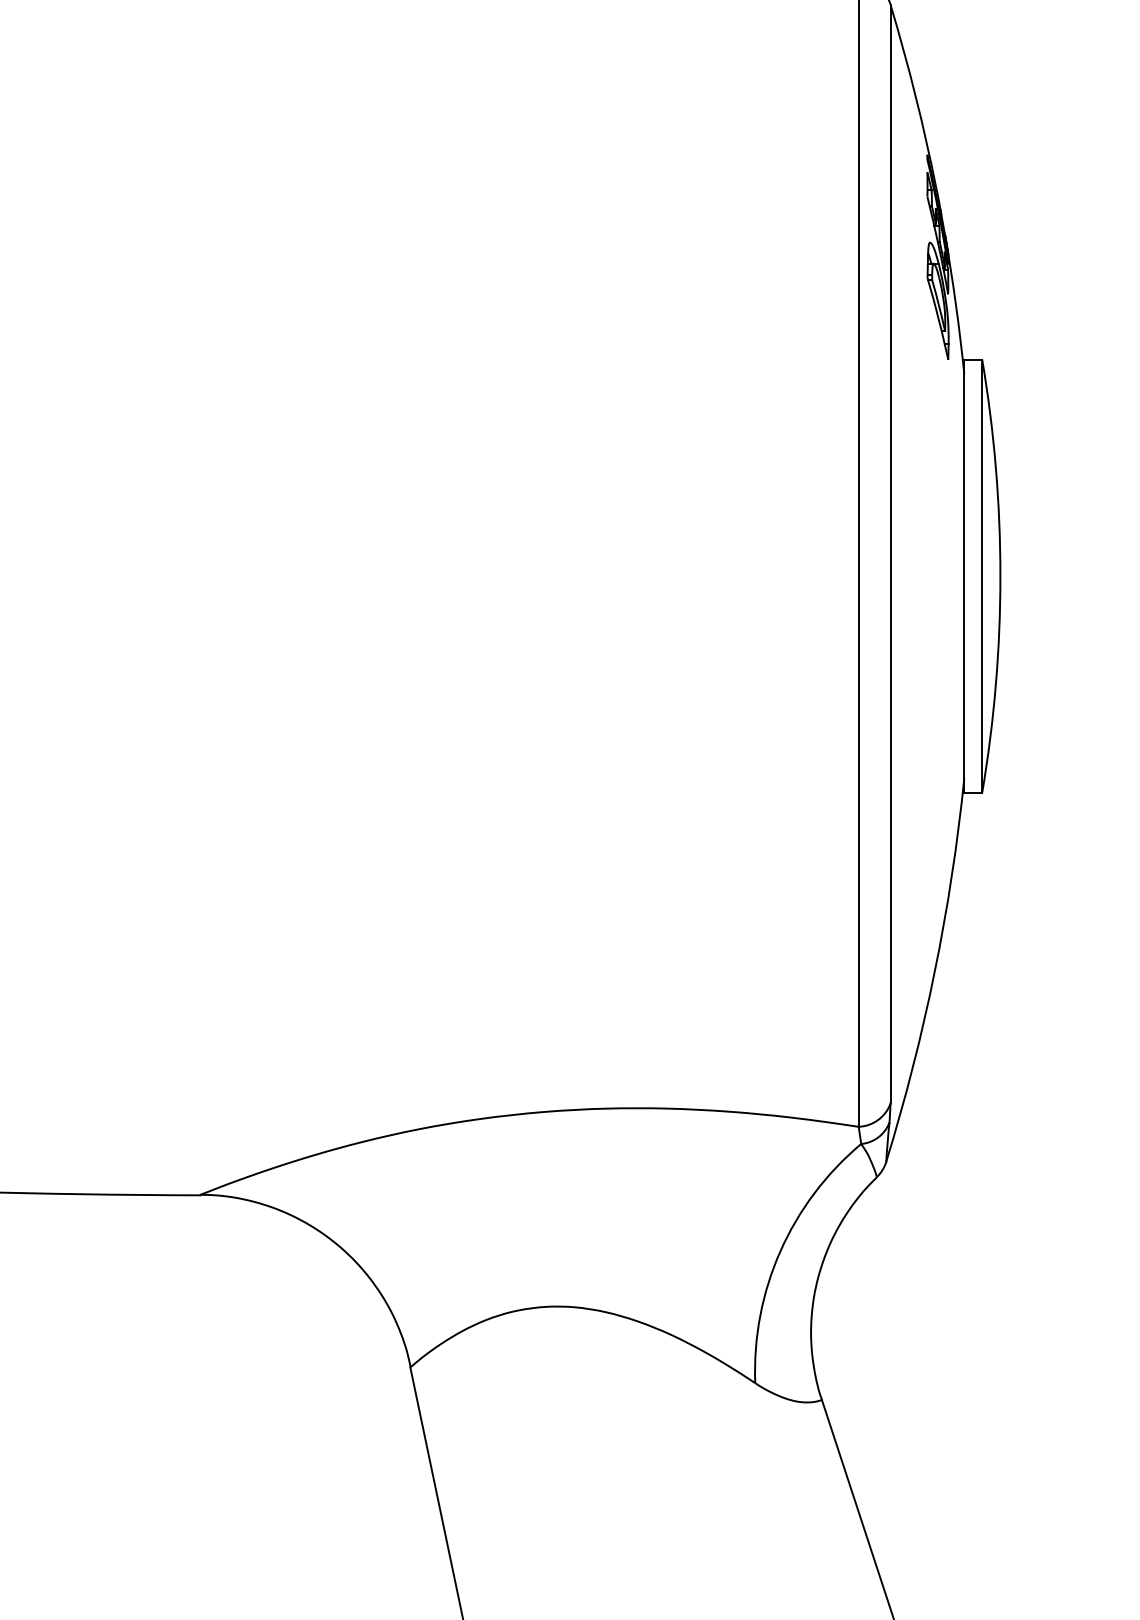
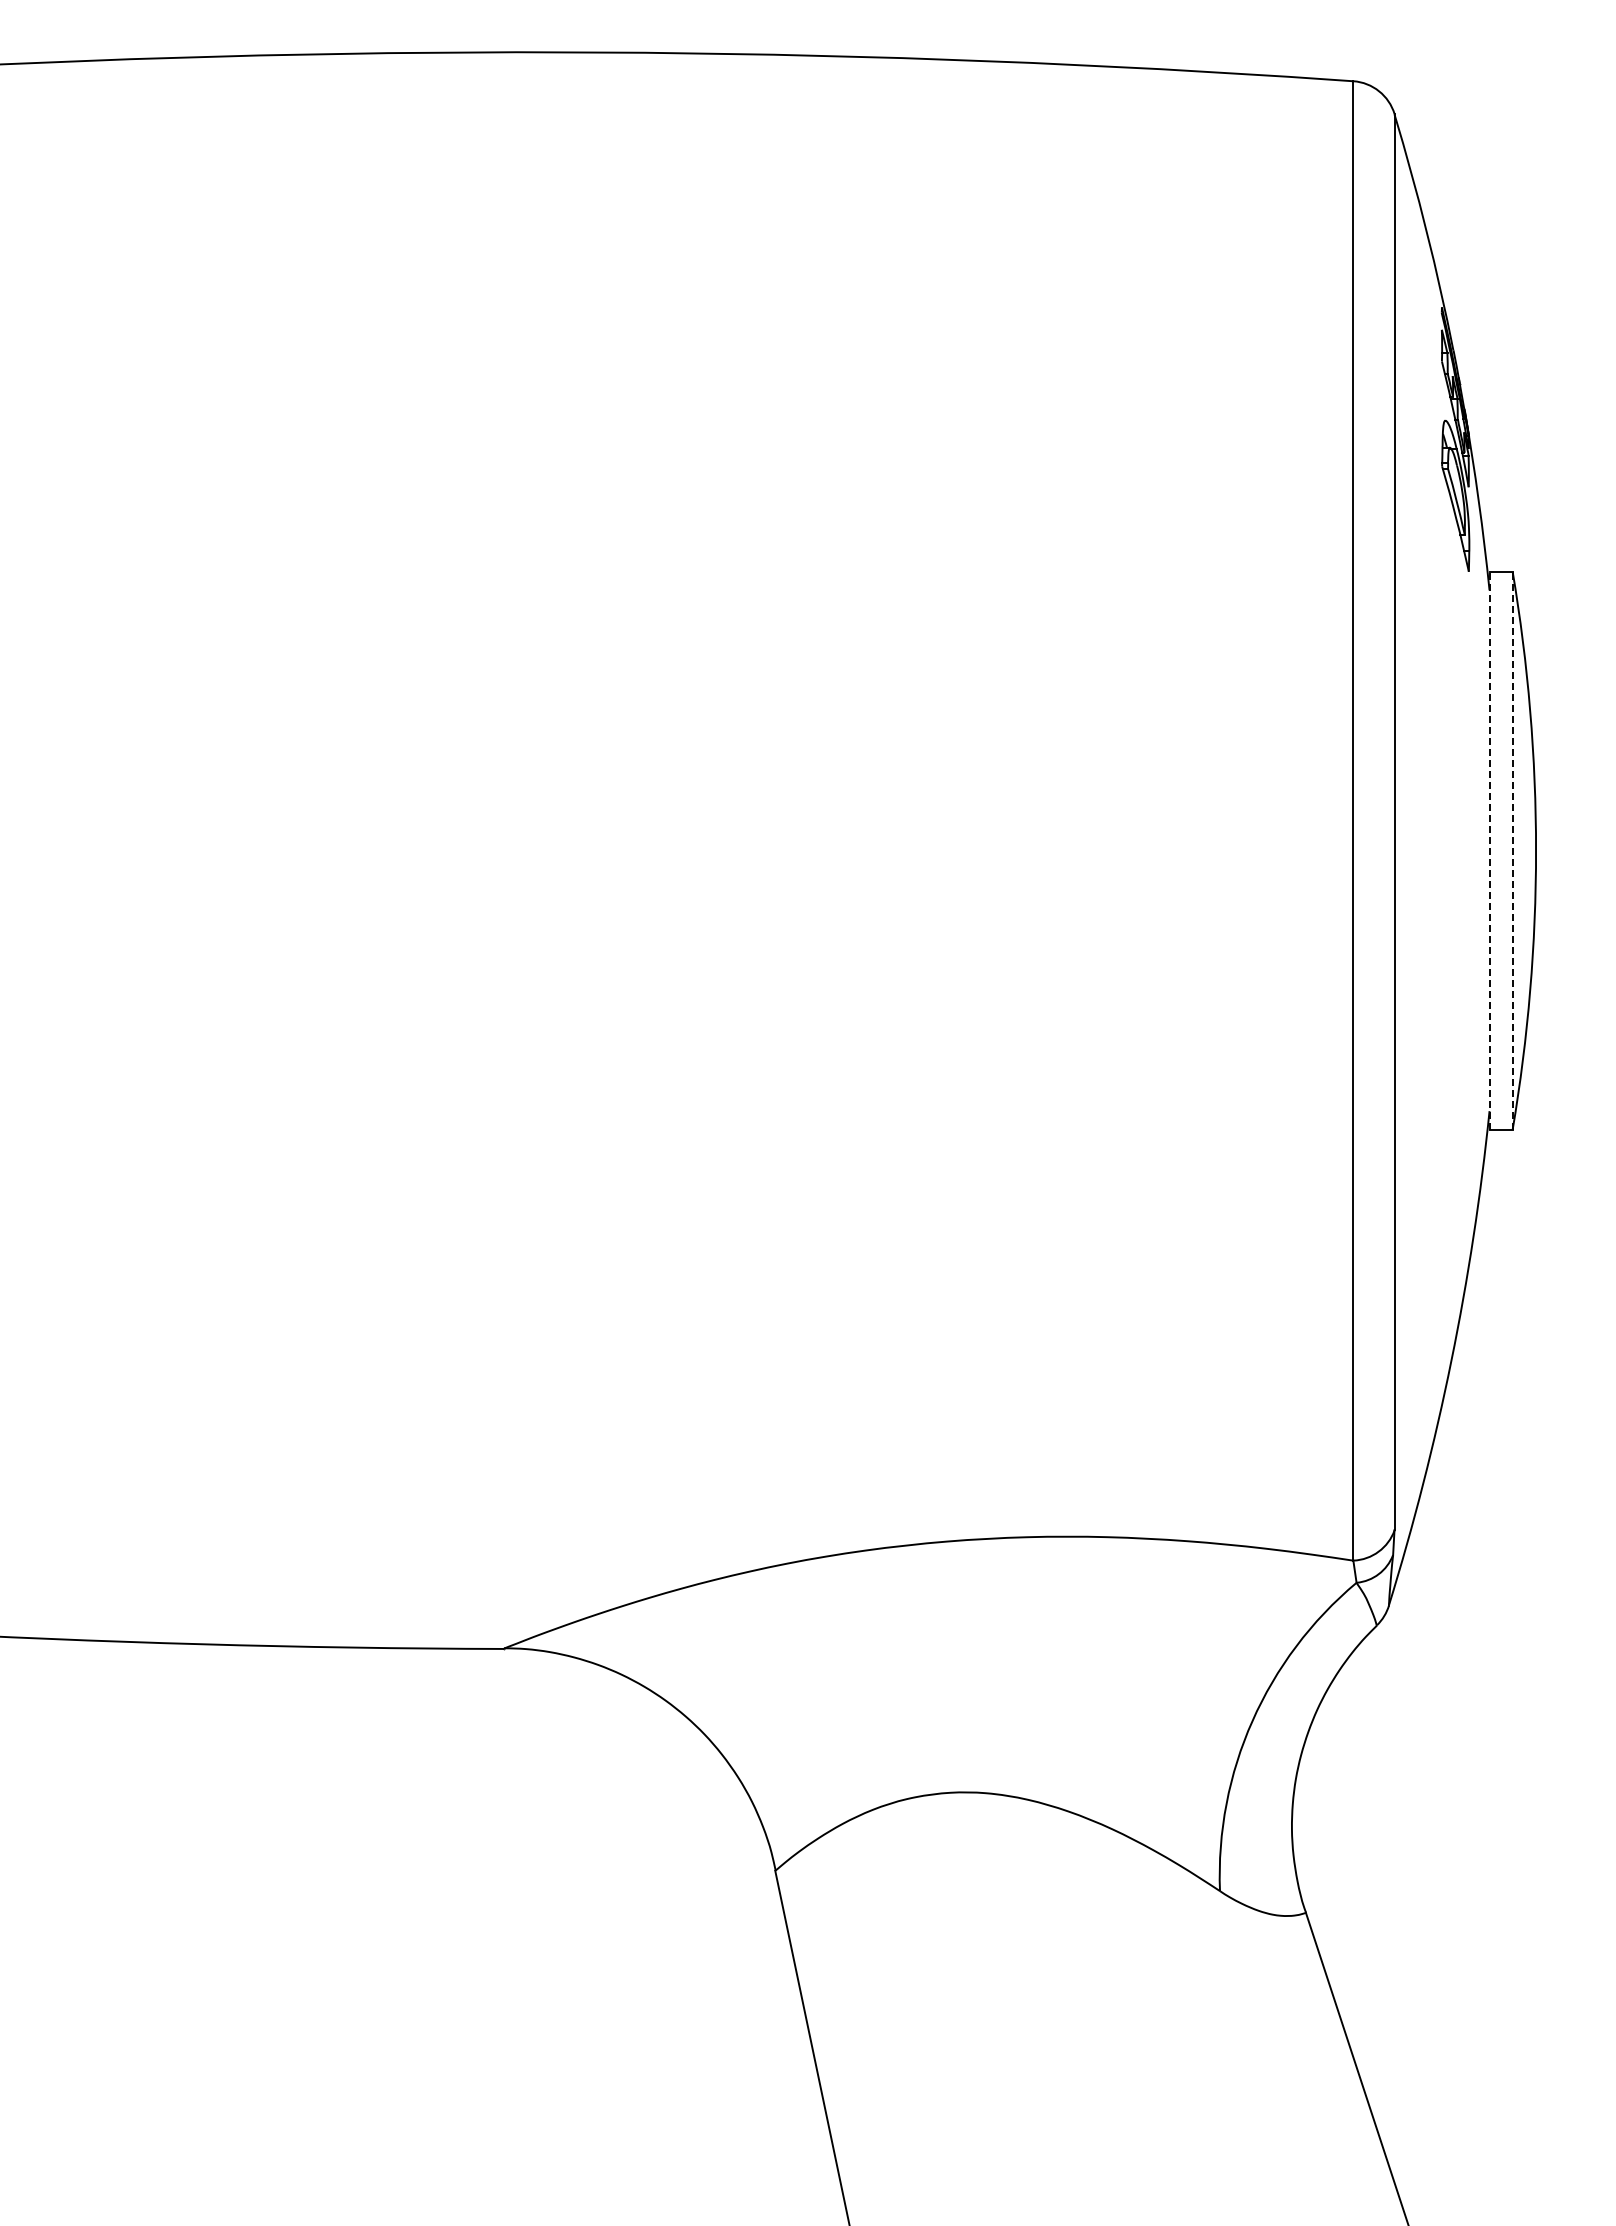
line: (964, 576) -> (1489, 850), solid -> dashed
line: (982, 576) -> (1512, 850), solid -> dashed

